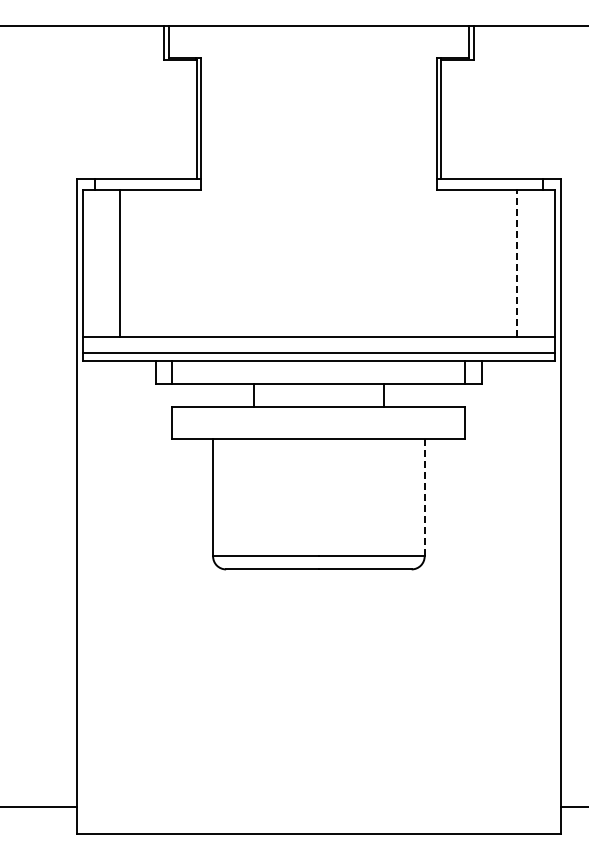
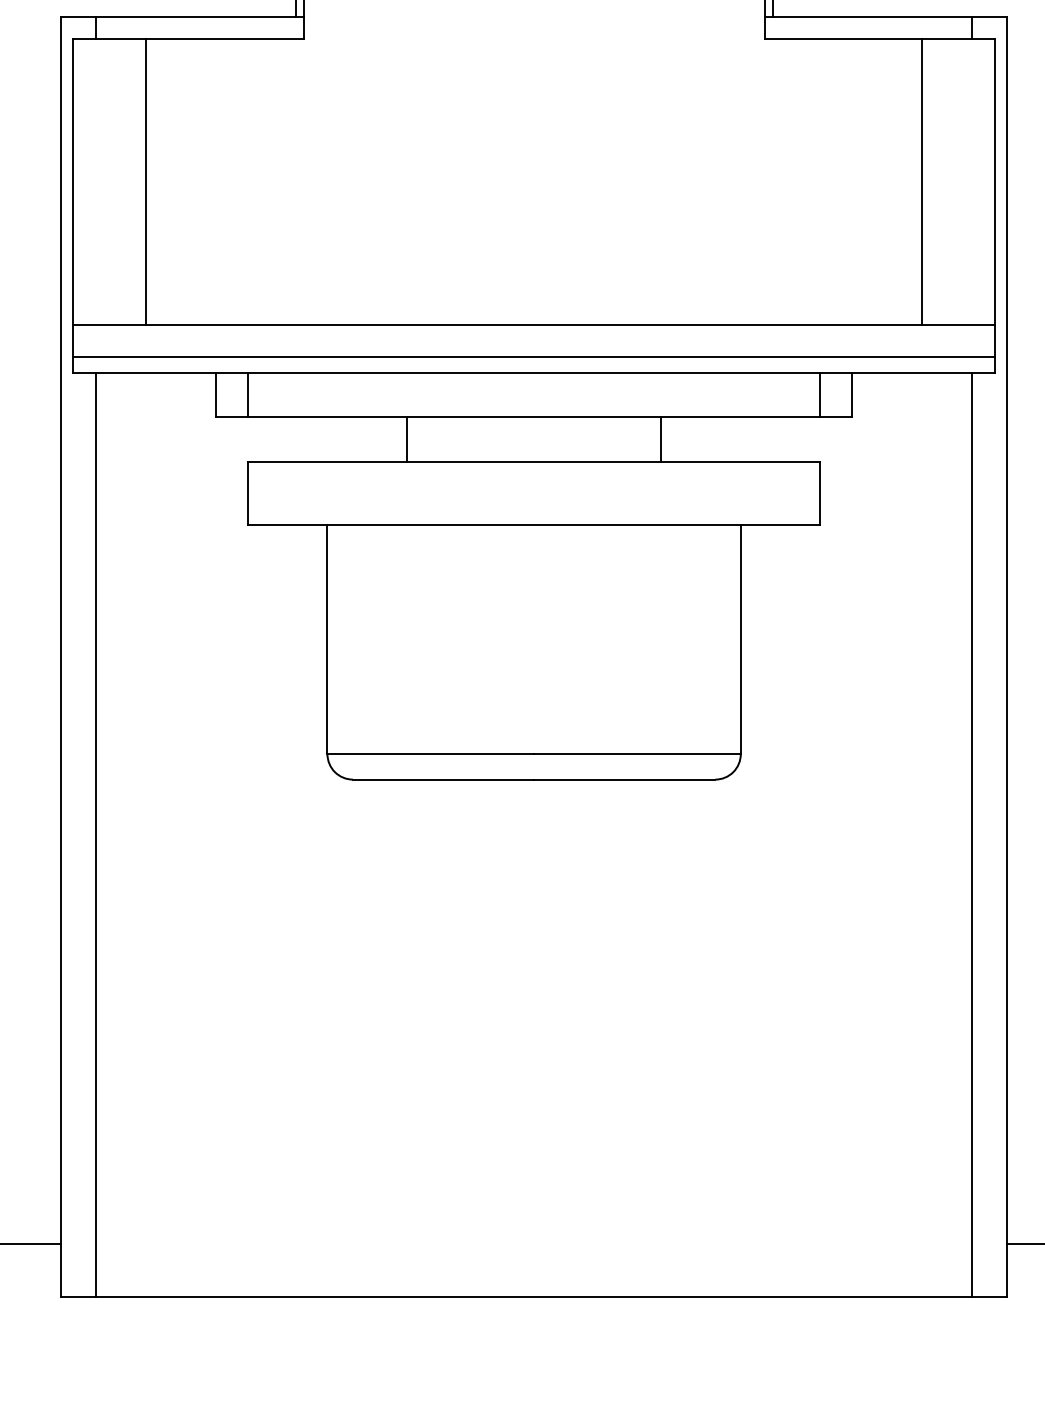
line: (517, 262) -> (922, 180), dashed -> solid
line: (424, 497) -> (740, 639), dashed -> solid
line: (94, 597) -> (95, 834), added
line: (543, 597) -> (972, 834), added

